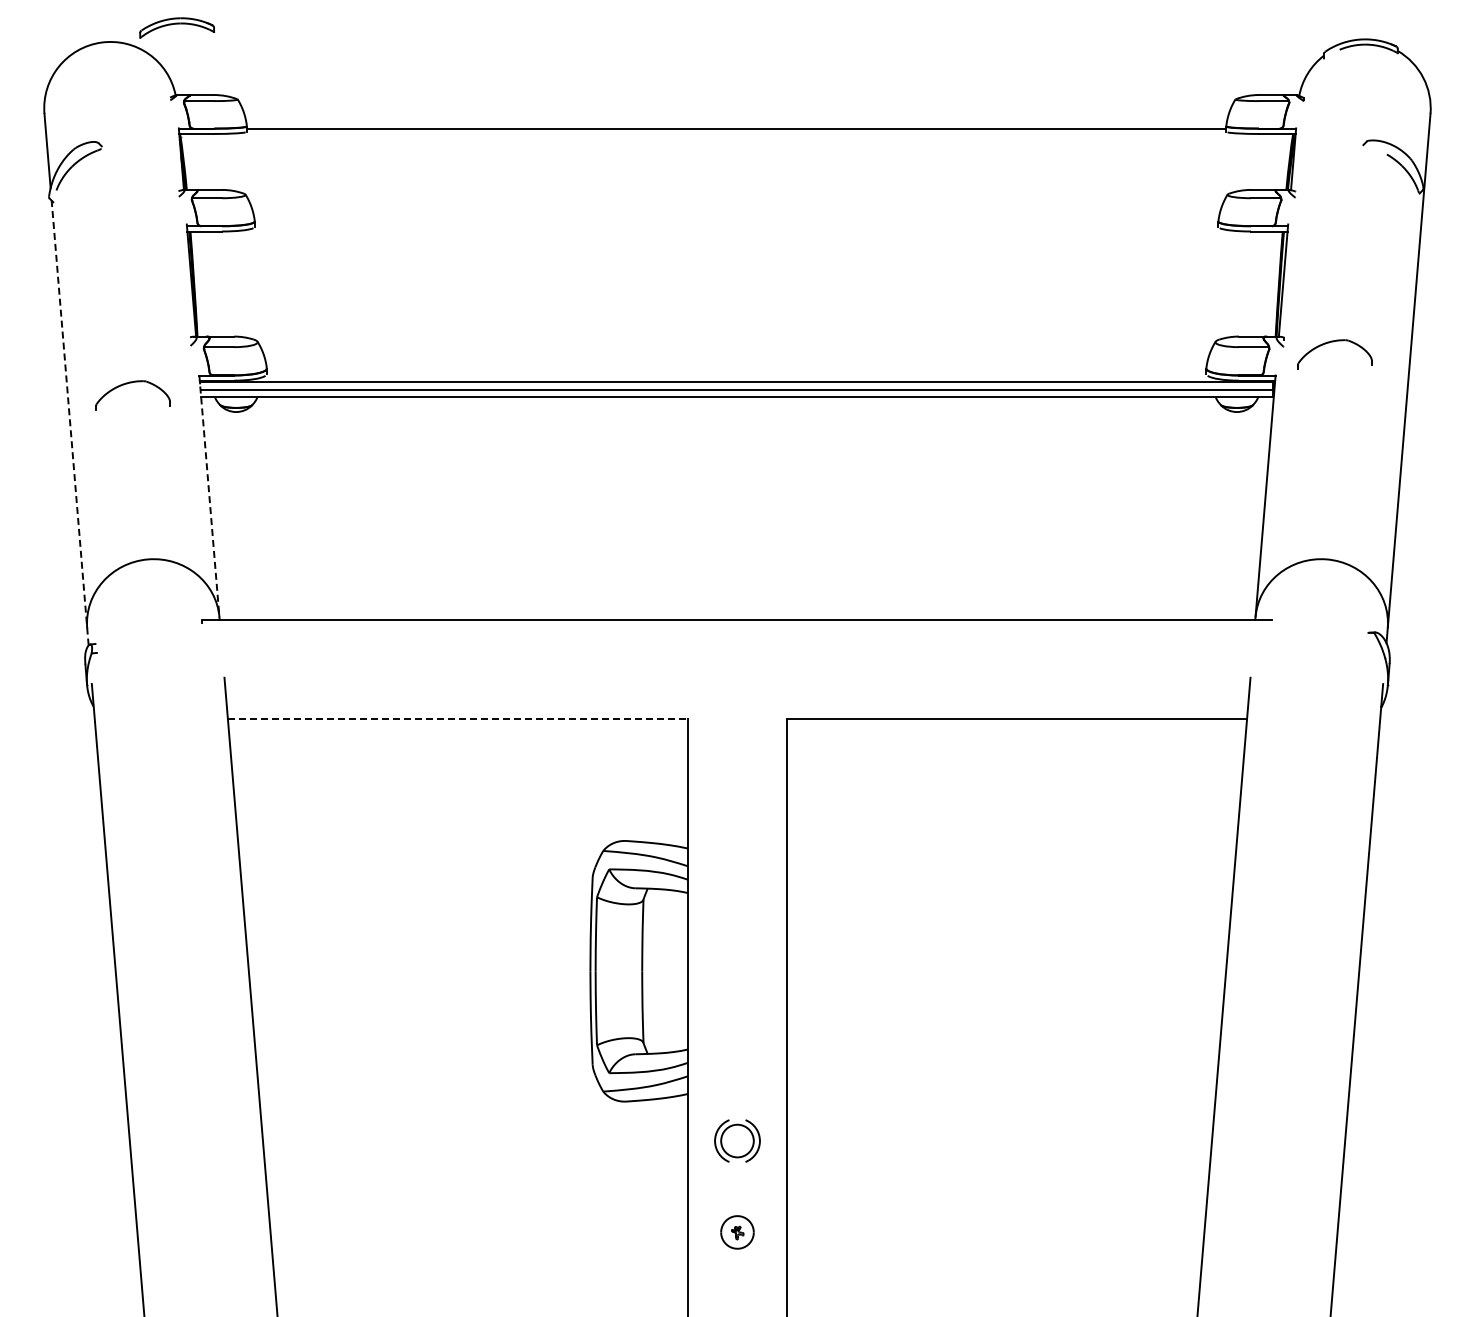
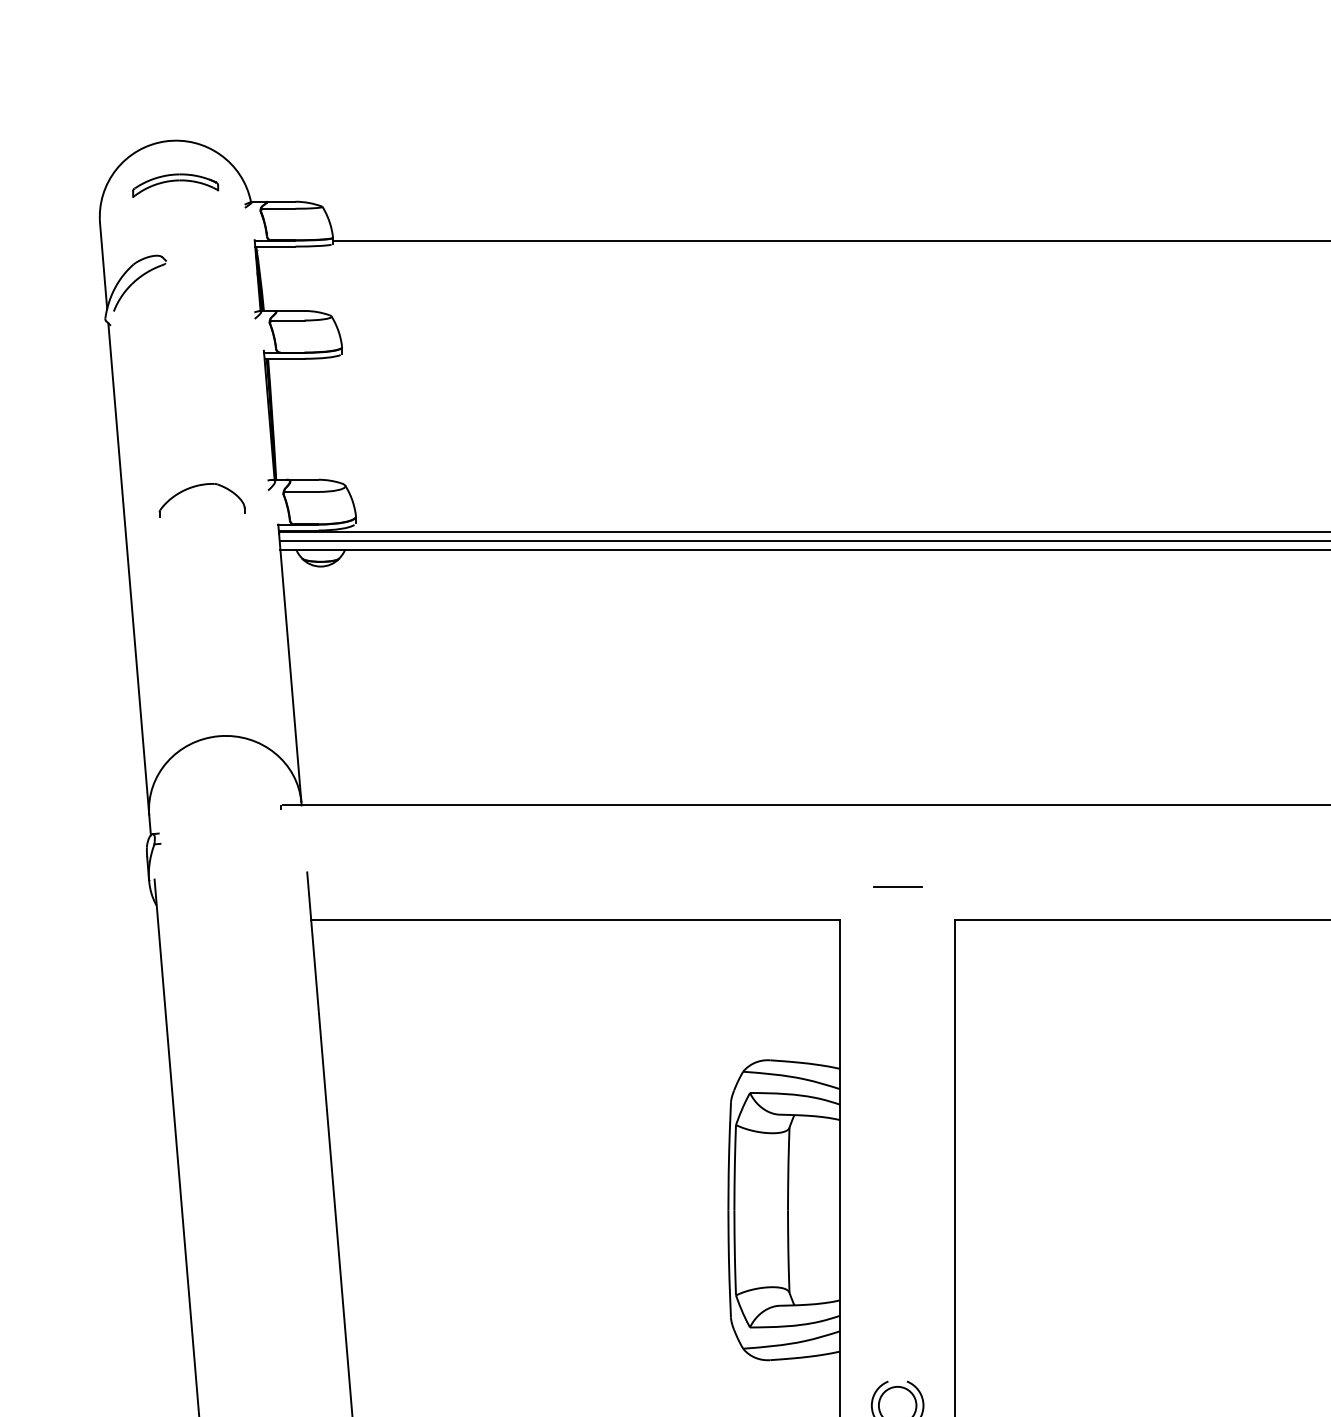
part: (176, 27) -> (174, 185), moved
part: (131, 383) -> (200, 486), moved
line: (70, 422) -> (130, 578), dashed -> solid
line: (209, 498) -> (289, 666), dashed -> solid
line: (737, 690) -> (897, 887), added
line: (457, 718) -> (575, 919), dashed -> solid

